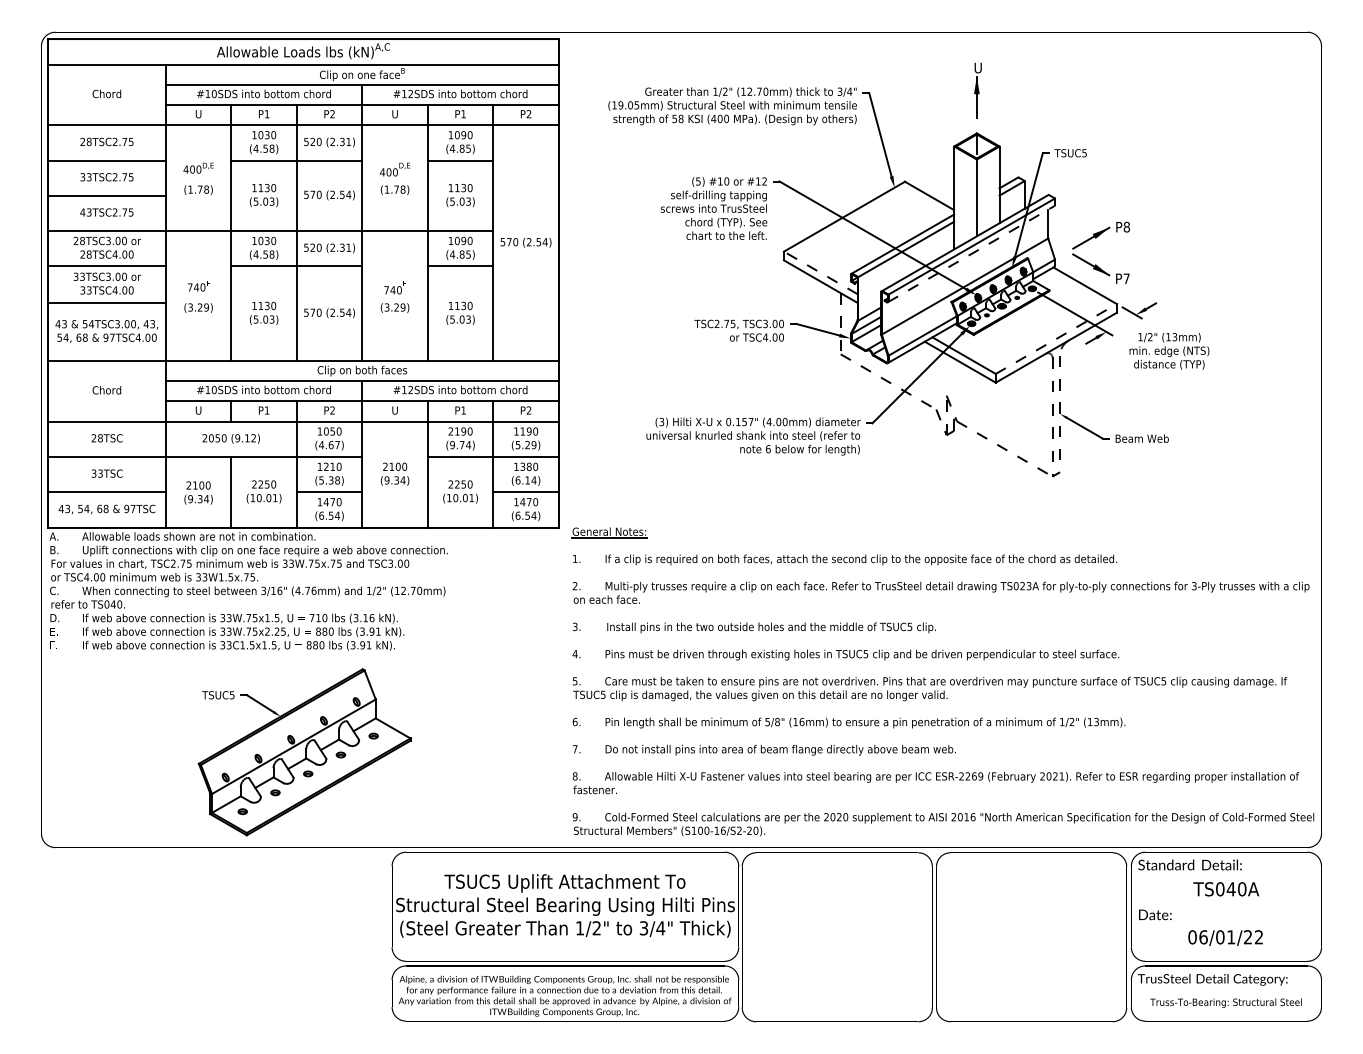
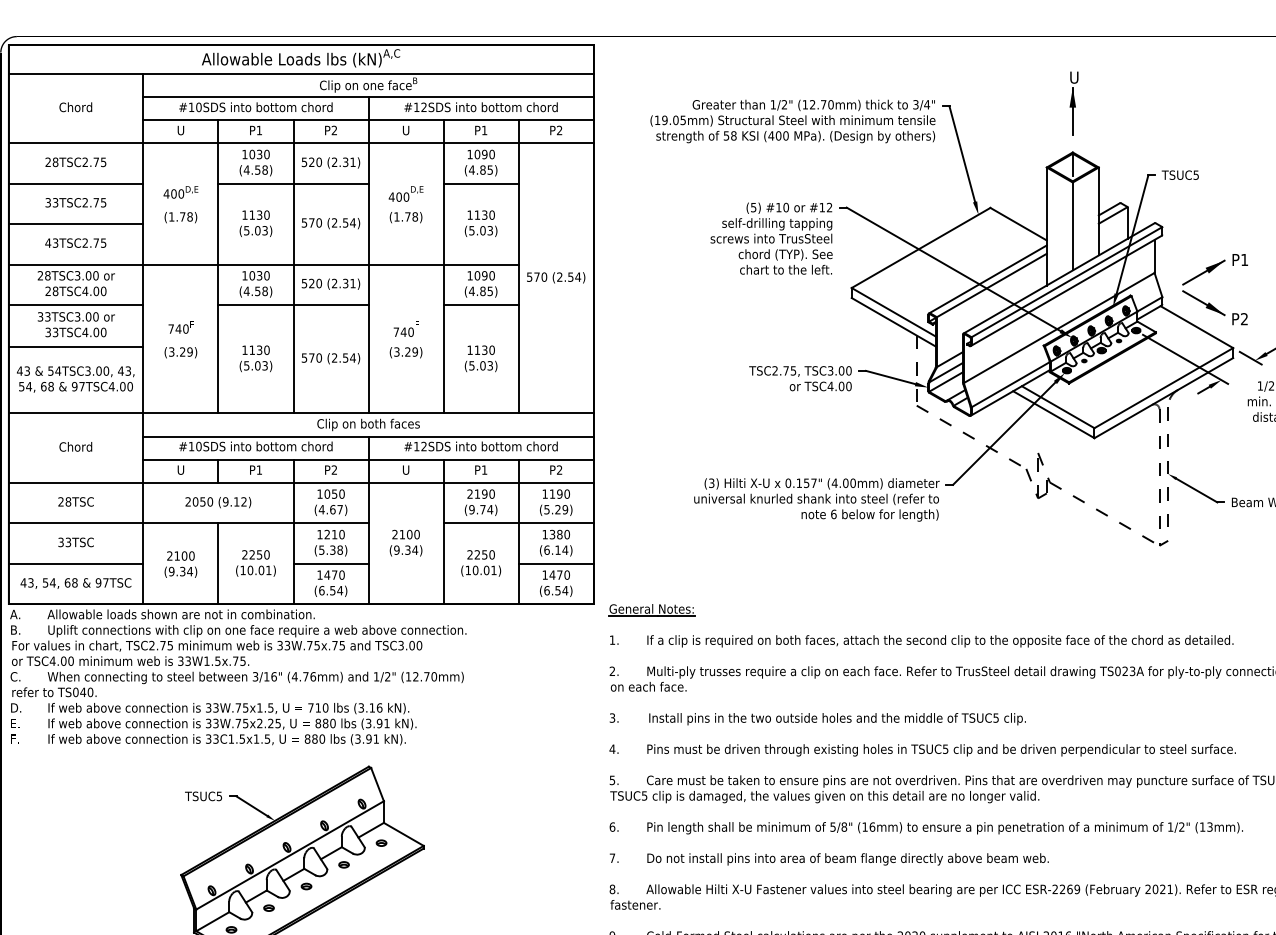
text: (1126, 226) -> (1244, 259), P8 -> P1
line: (971, 253) -> (1066, 290), dashed -> solid
line: (820, 272) -> (893, 311), dashed -> solid
text: (1126, 278) -> (1244, 318), P7 -> P2
line: (1056, 339) -> (1164, 388), dashed -> solid

